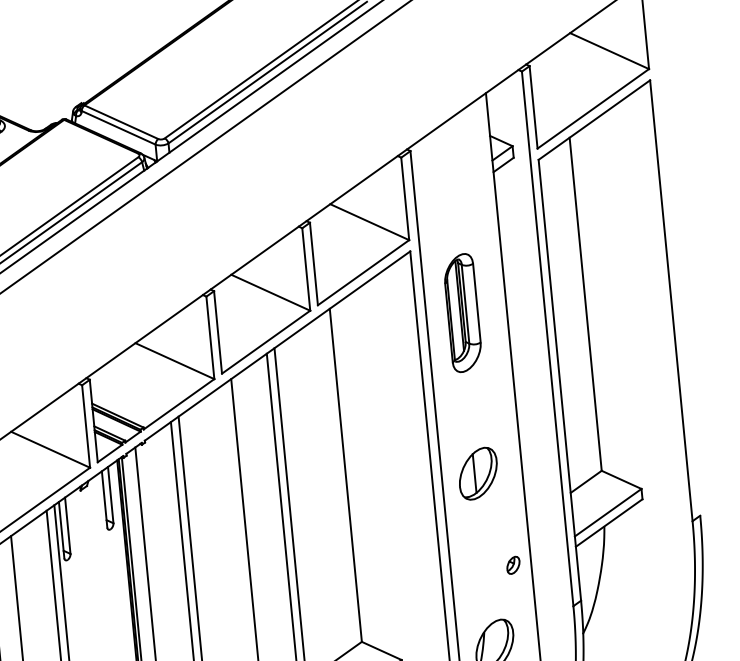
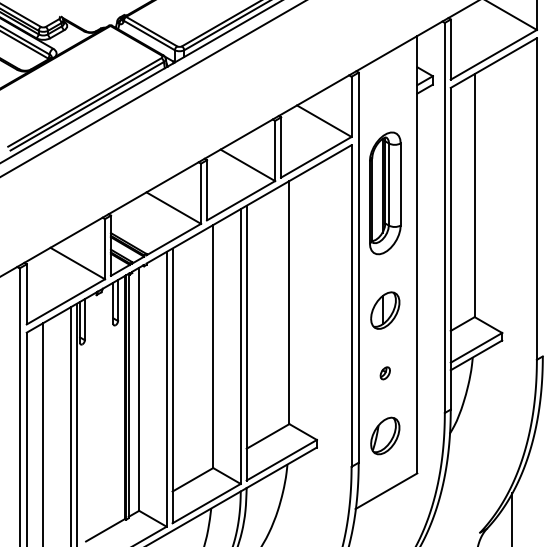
part: (463, 313) -> (385, 193), size x1.43
part: (512, 565) -> (384, 373), moved

